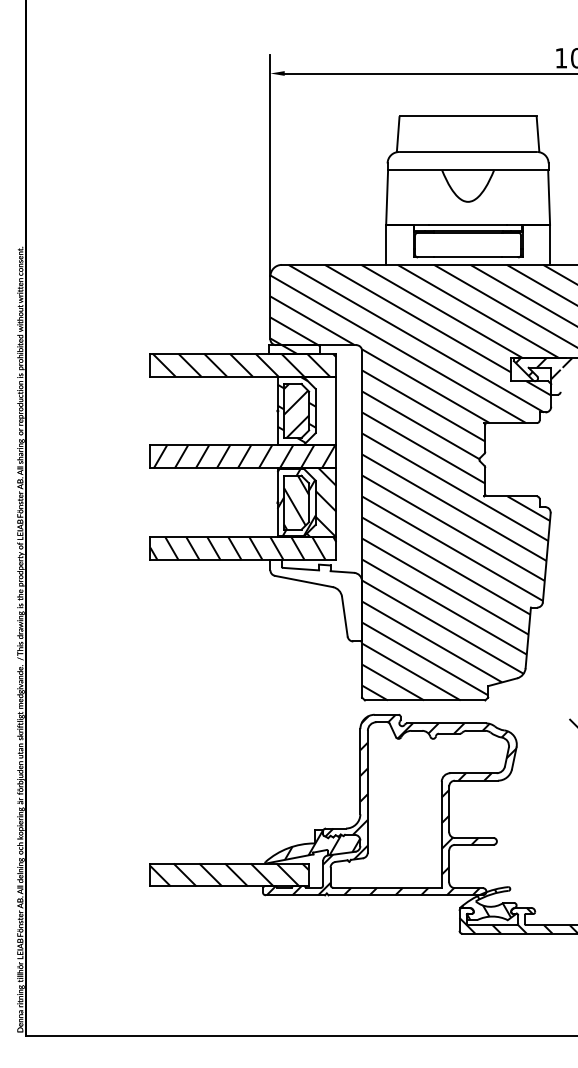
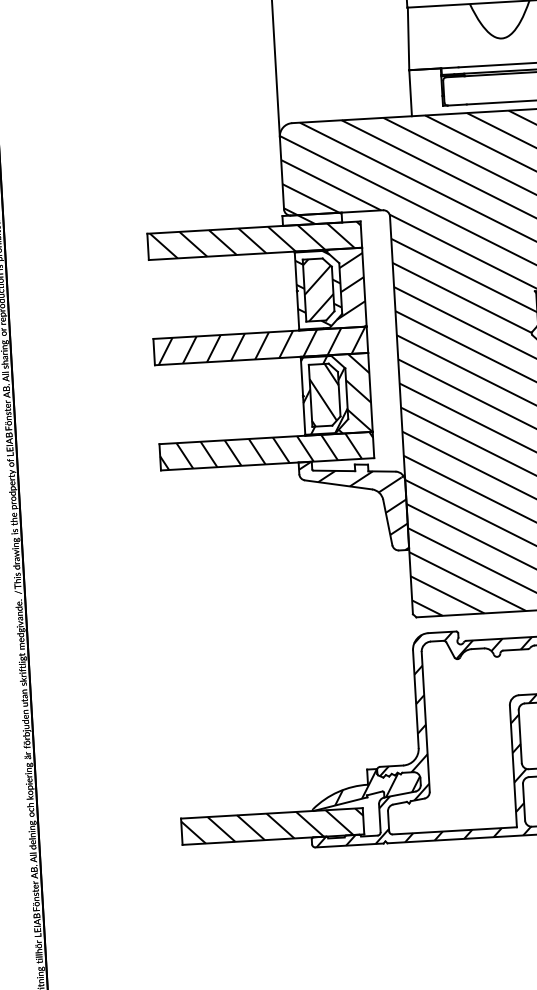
hatch: (316, 410) -> (341, 287), added
hatch: (316, 600) -> (354, 505), added

